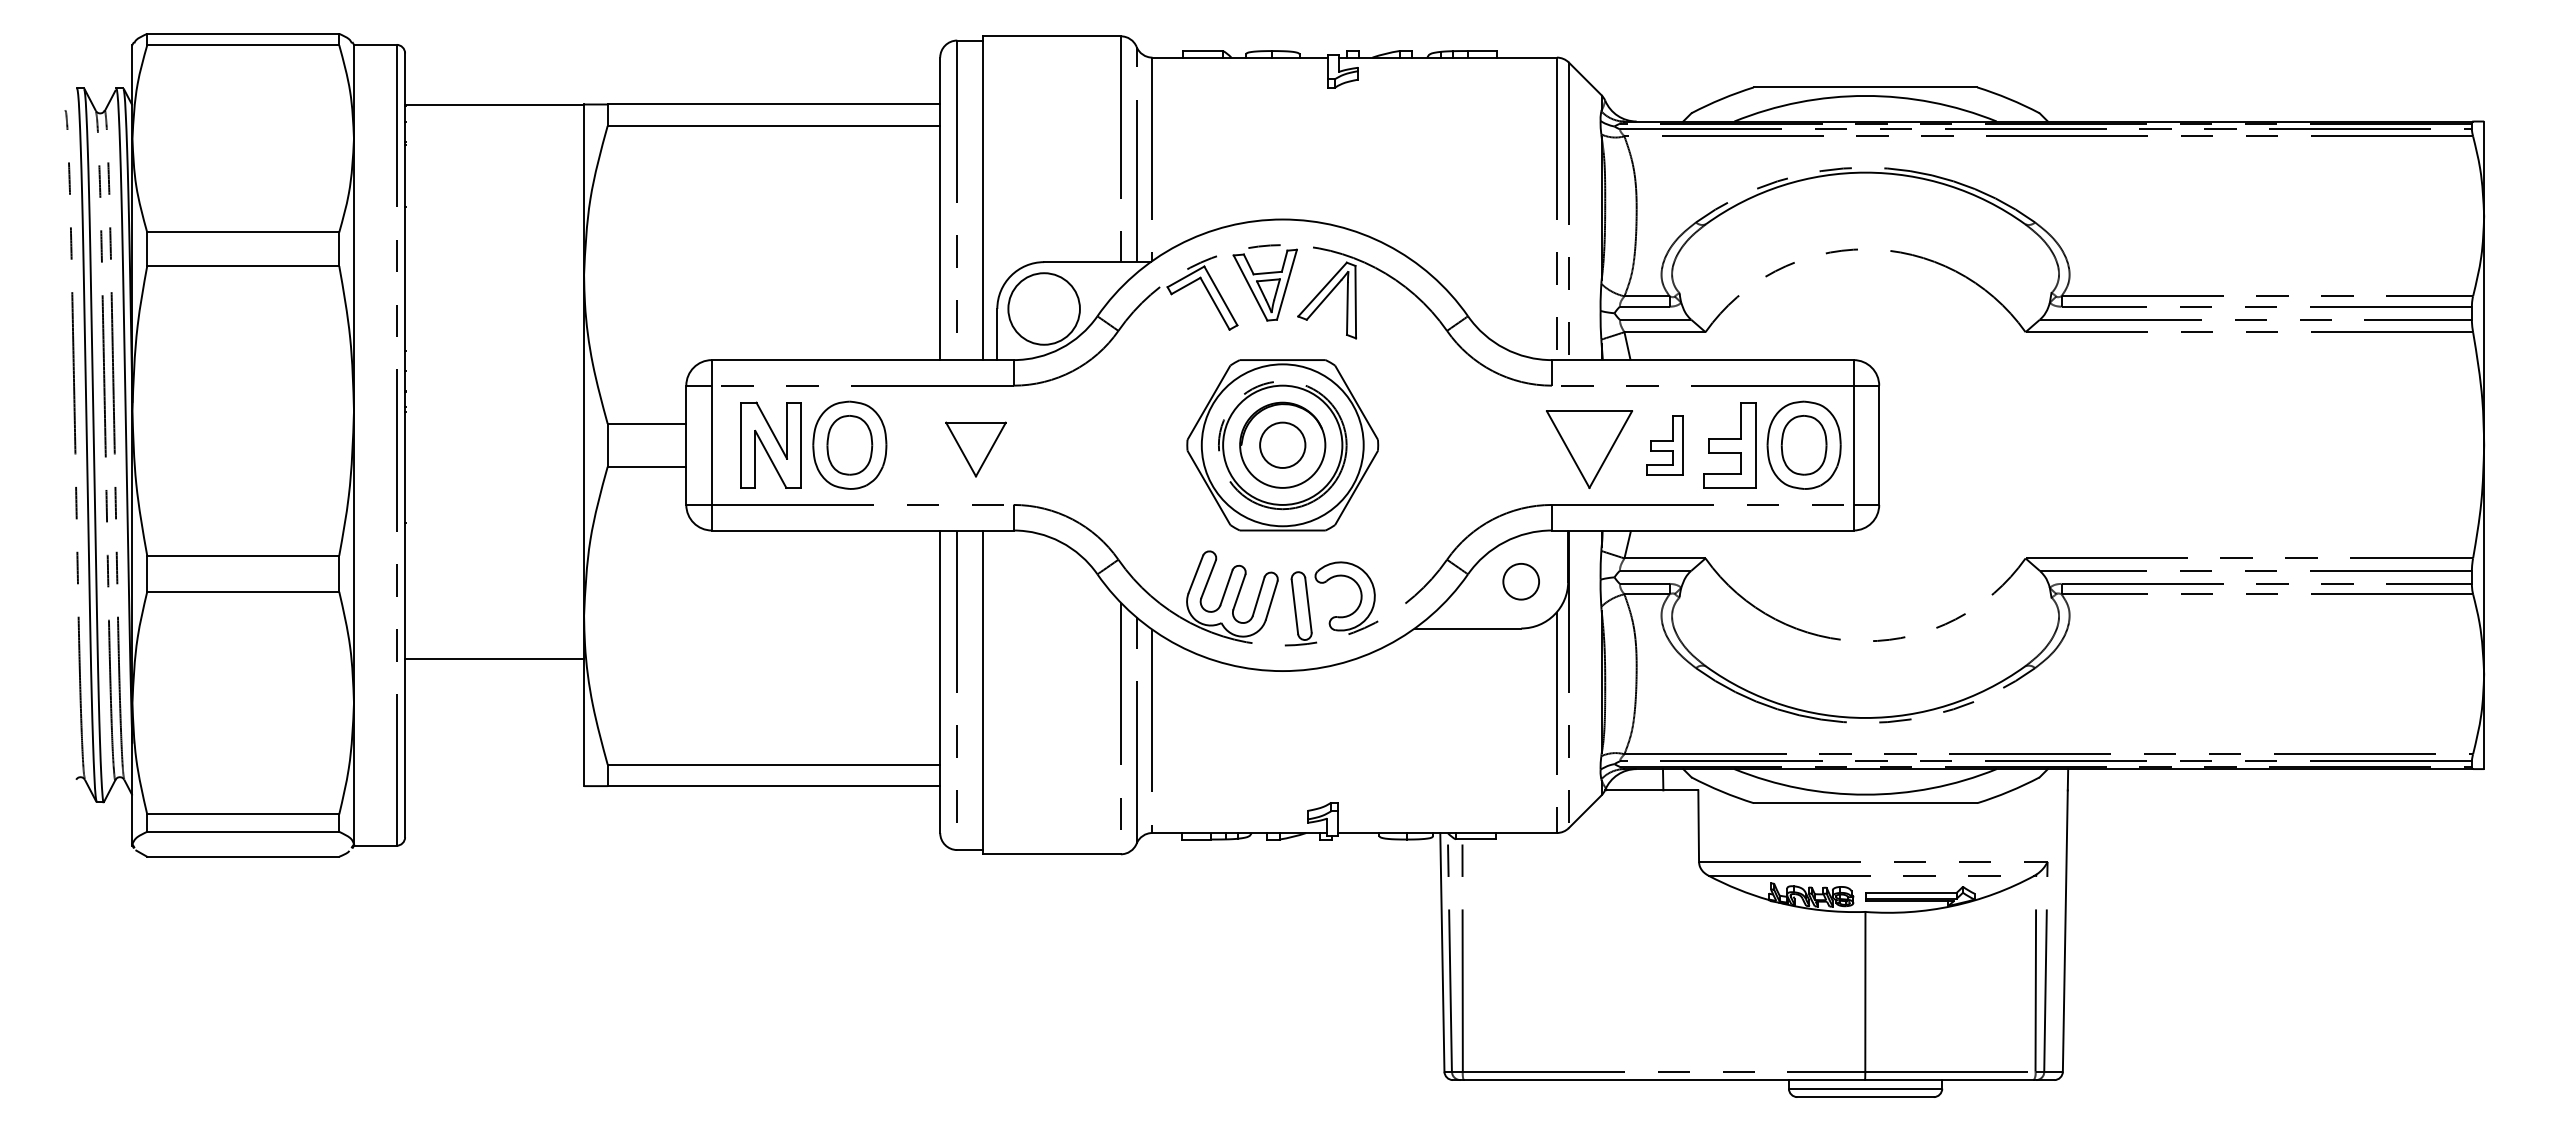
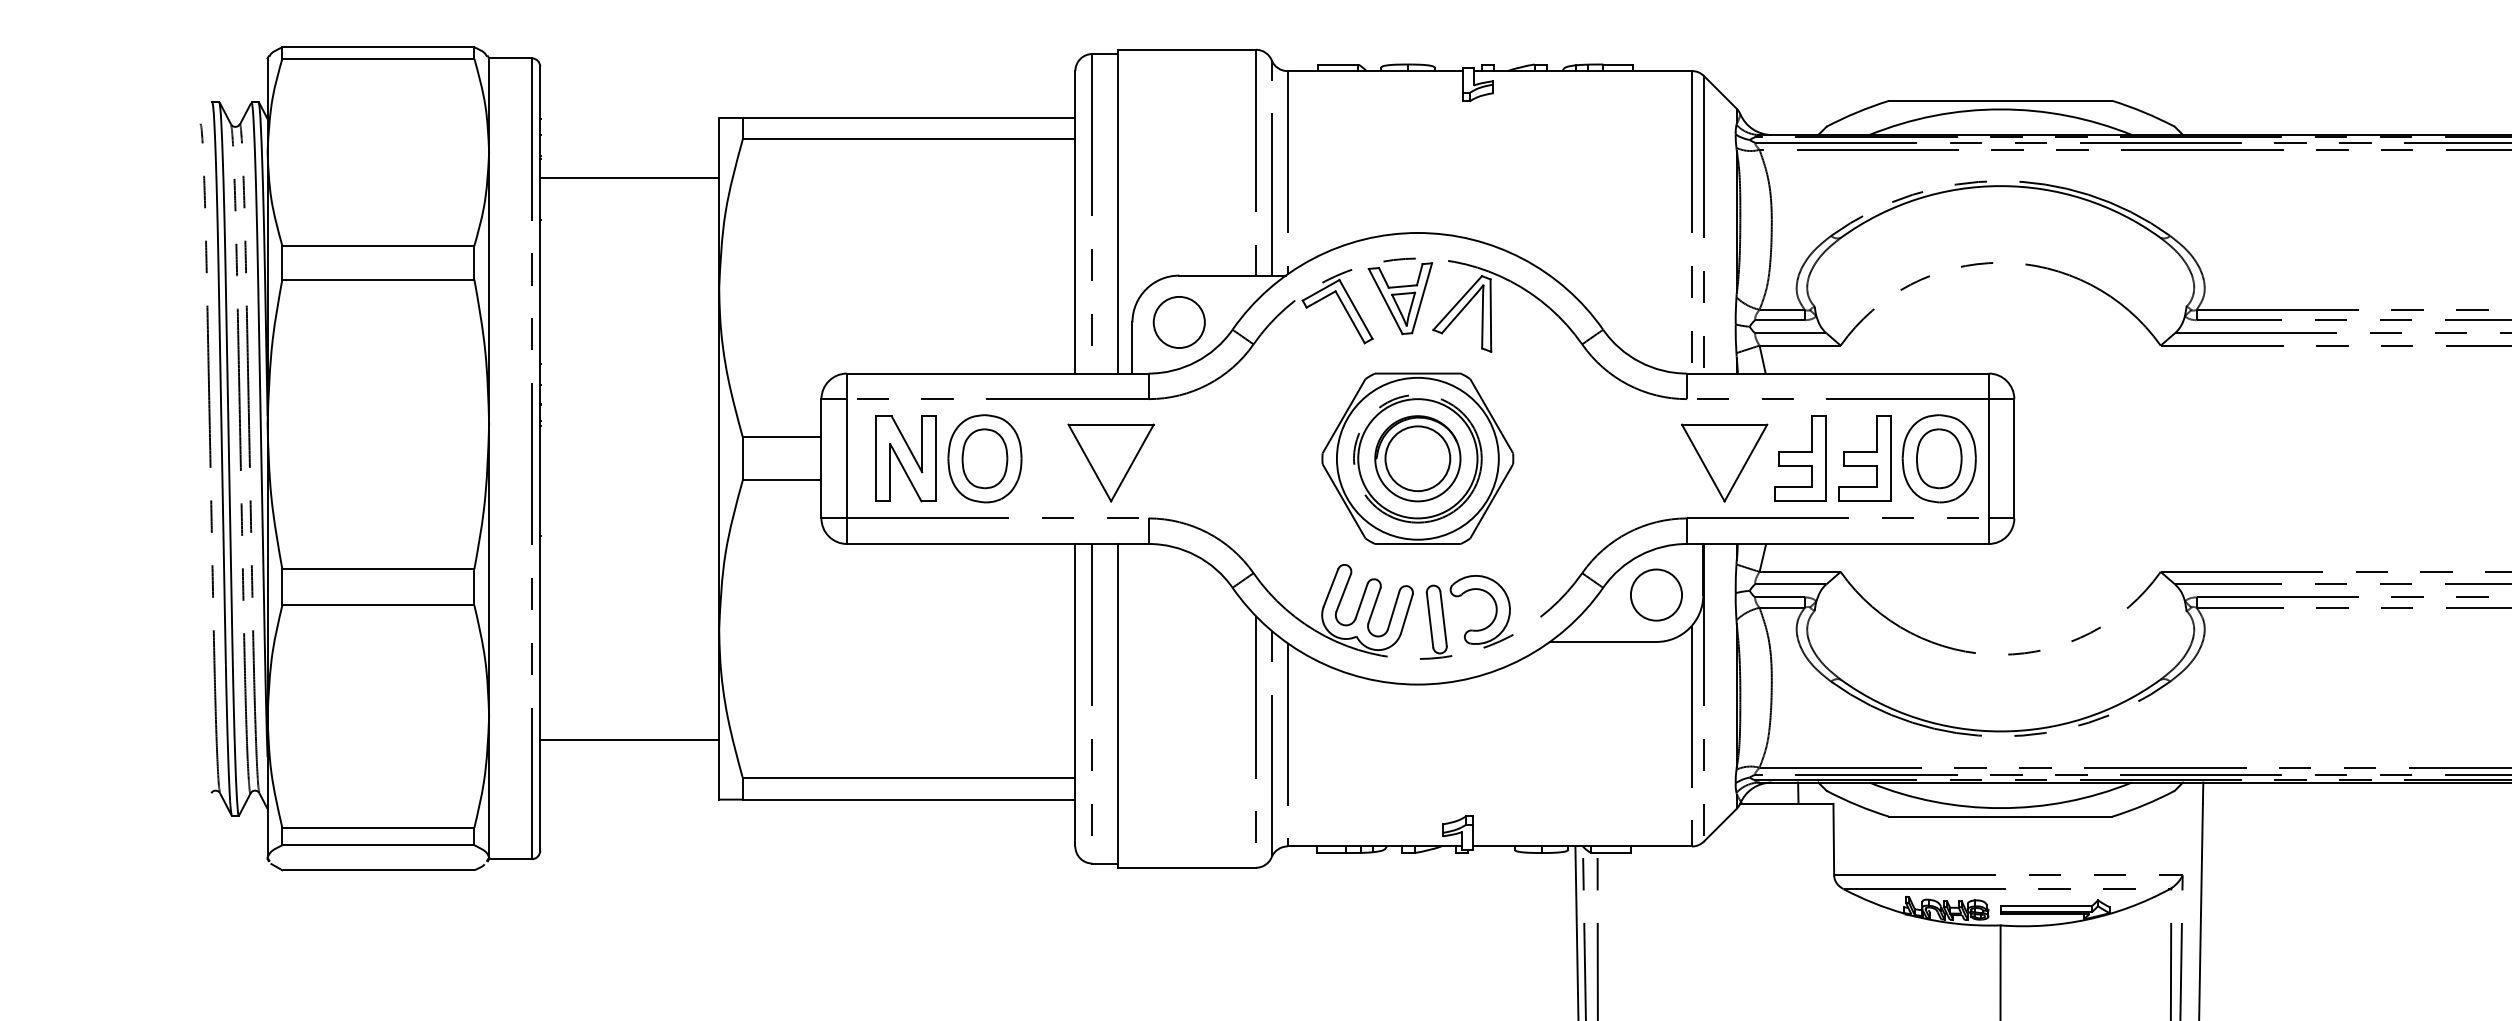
line: (494, 105) -> (629, 177), moved
circle: (1043, 308) -> (1178, 321), size x0.71
circle: (1282, 444) -> (1417, 457), size x1.43
part: (1665, 445) -> (1800, 458), size x1.43
part: (975, 449) -> (1110, 462), size x1.43
circle: (1520, 581) -> (1655, 594), size x1.43
line: (494, 659) -> (629, 739), moved

